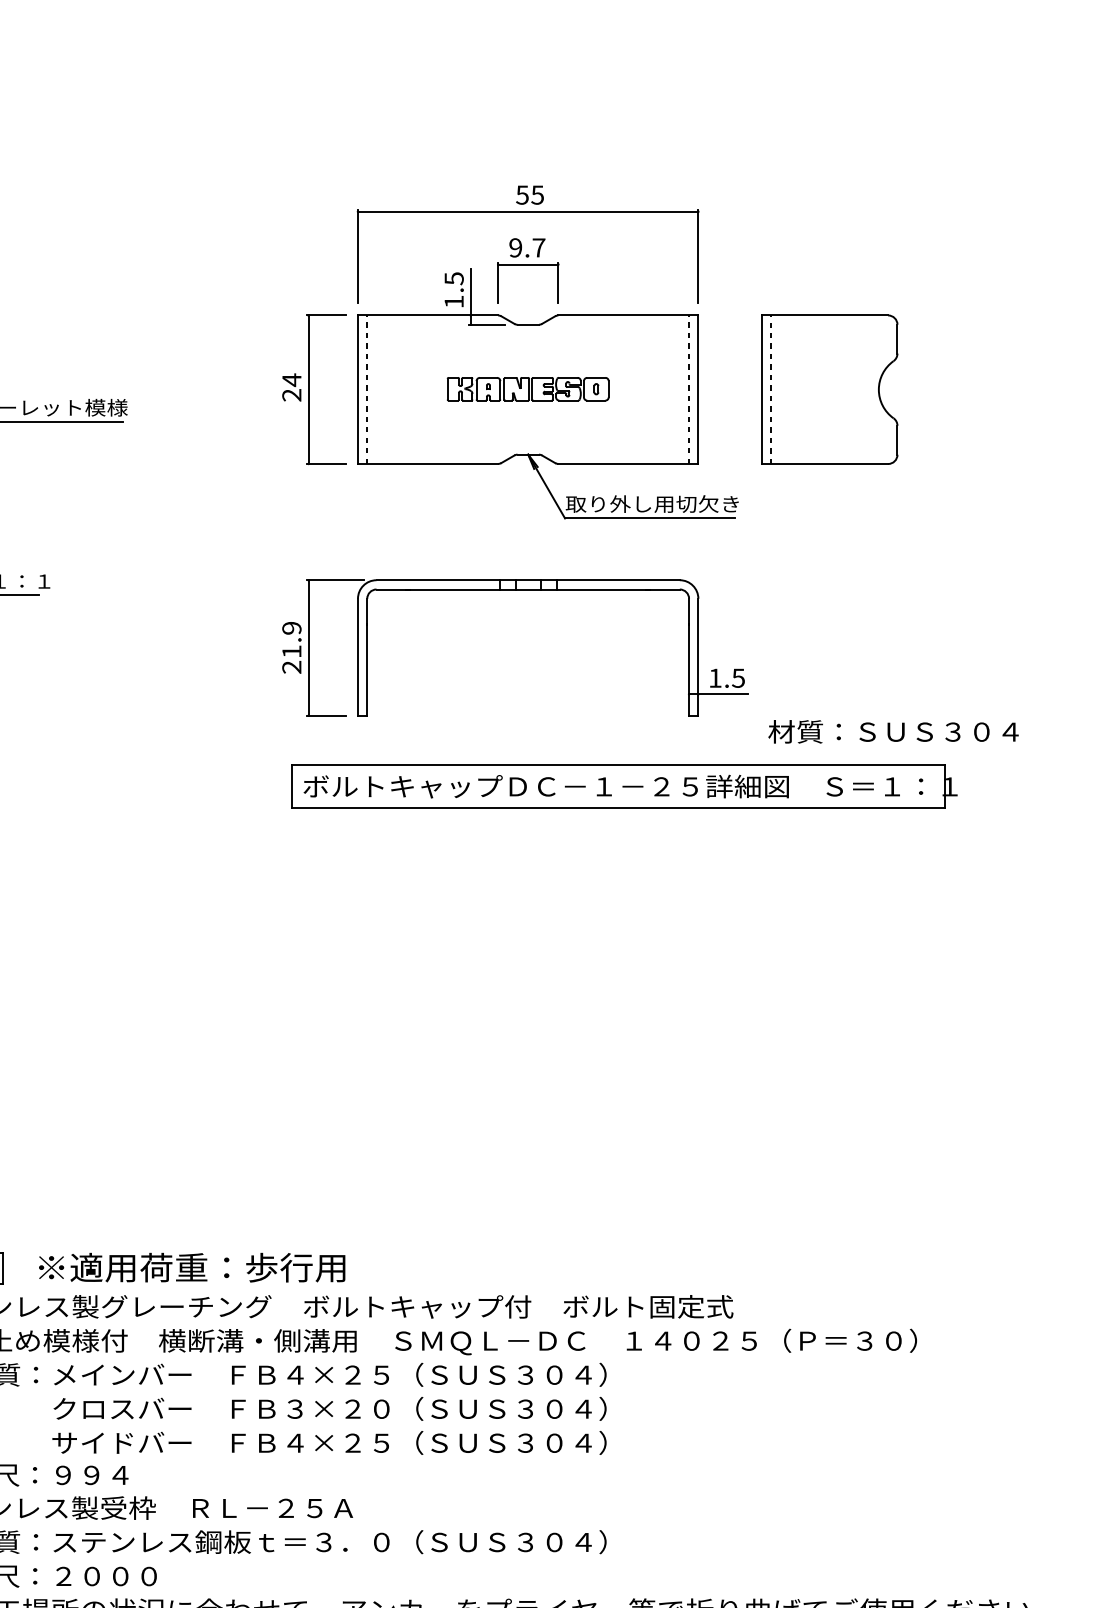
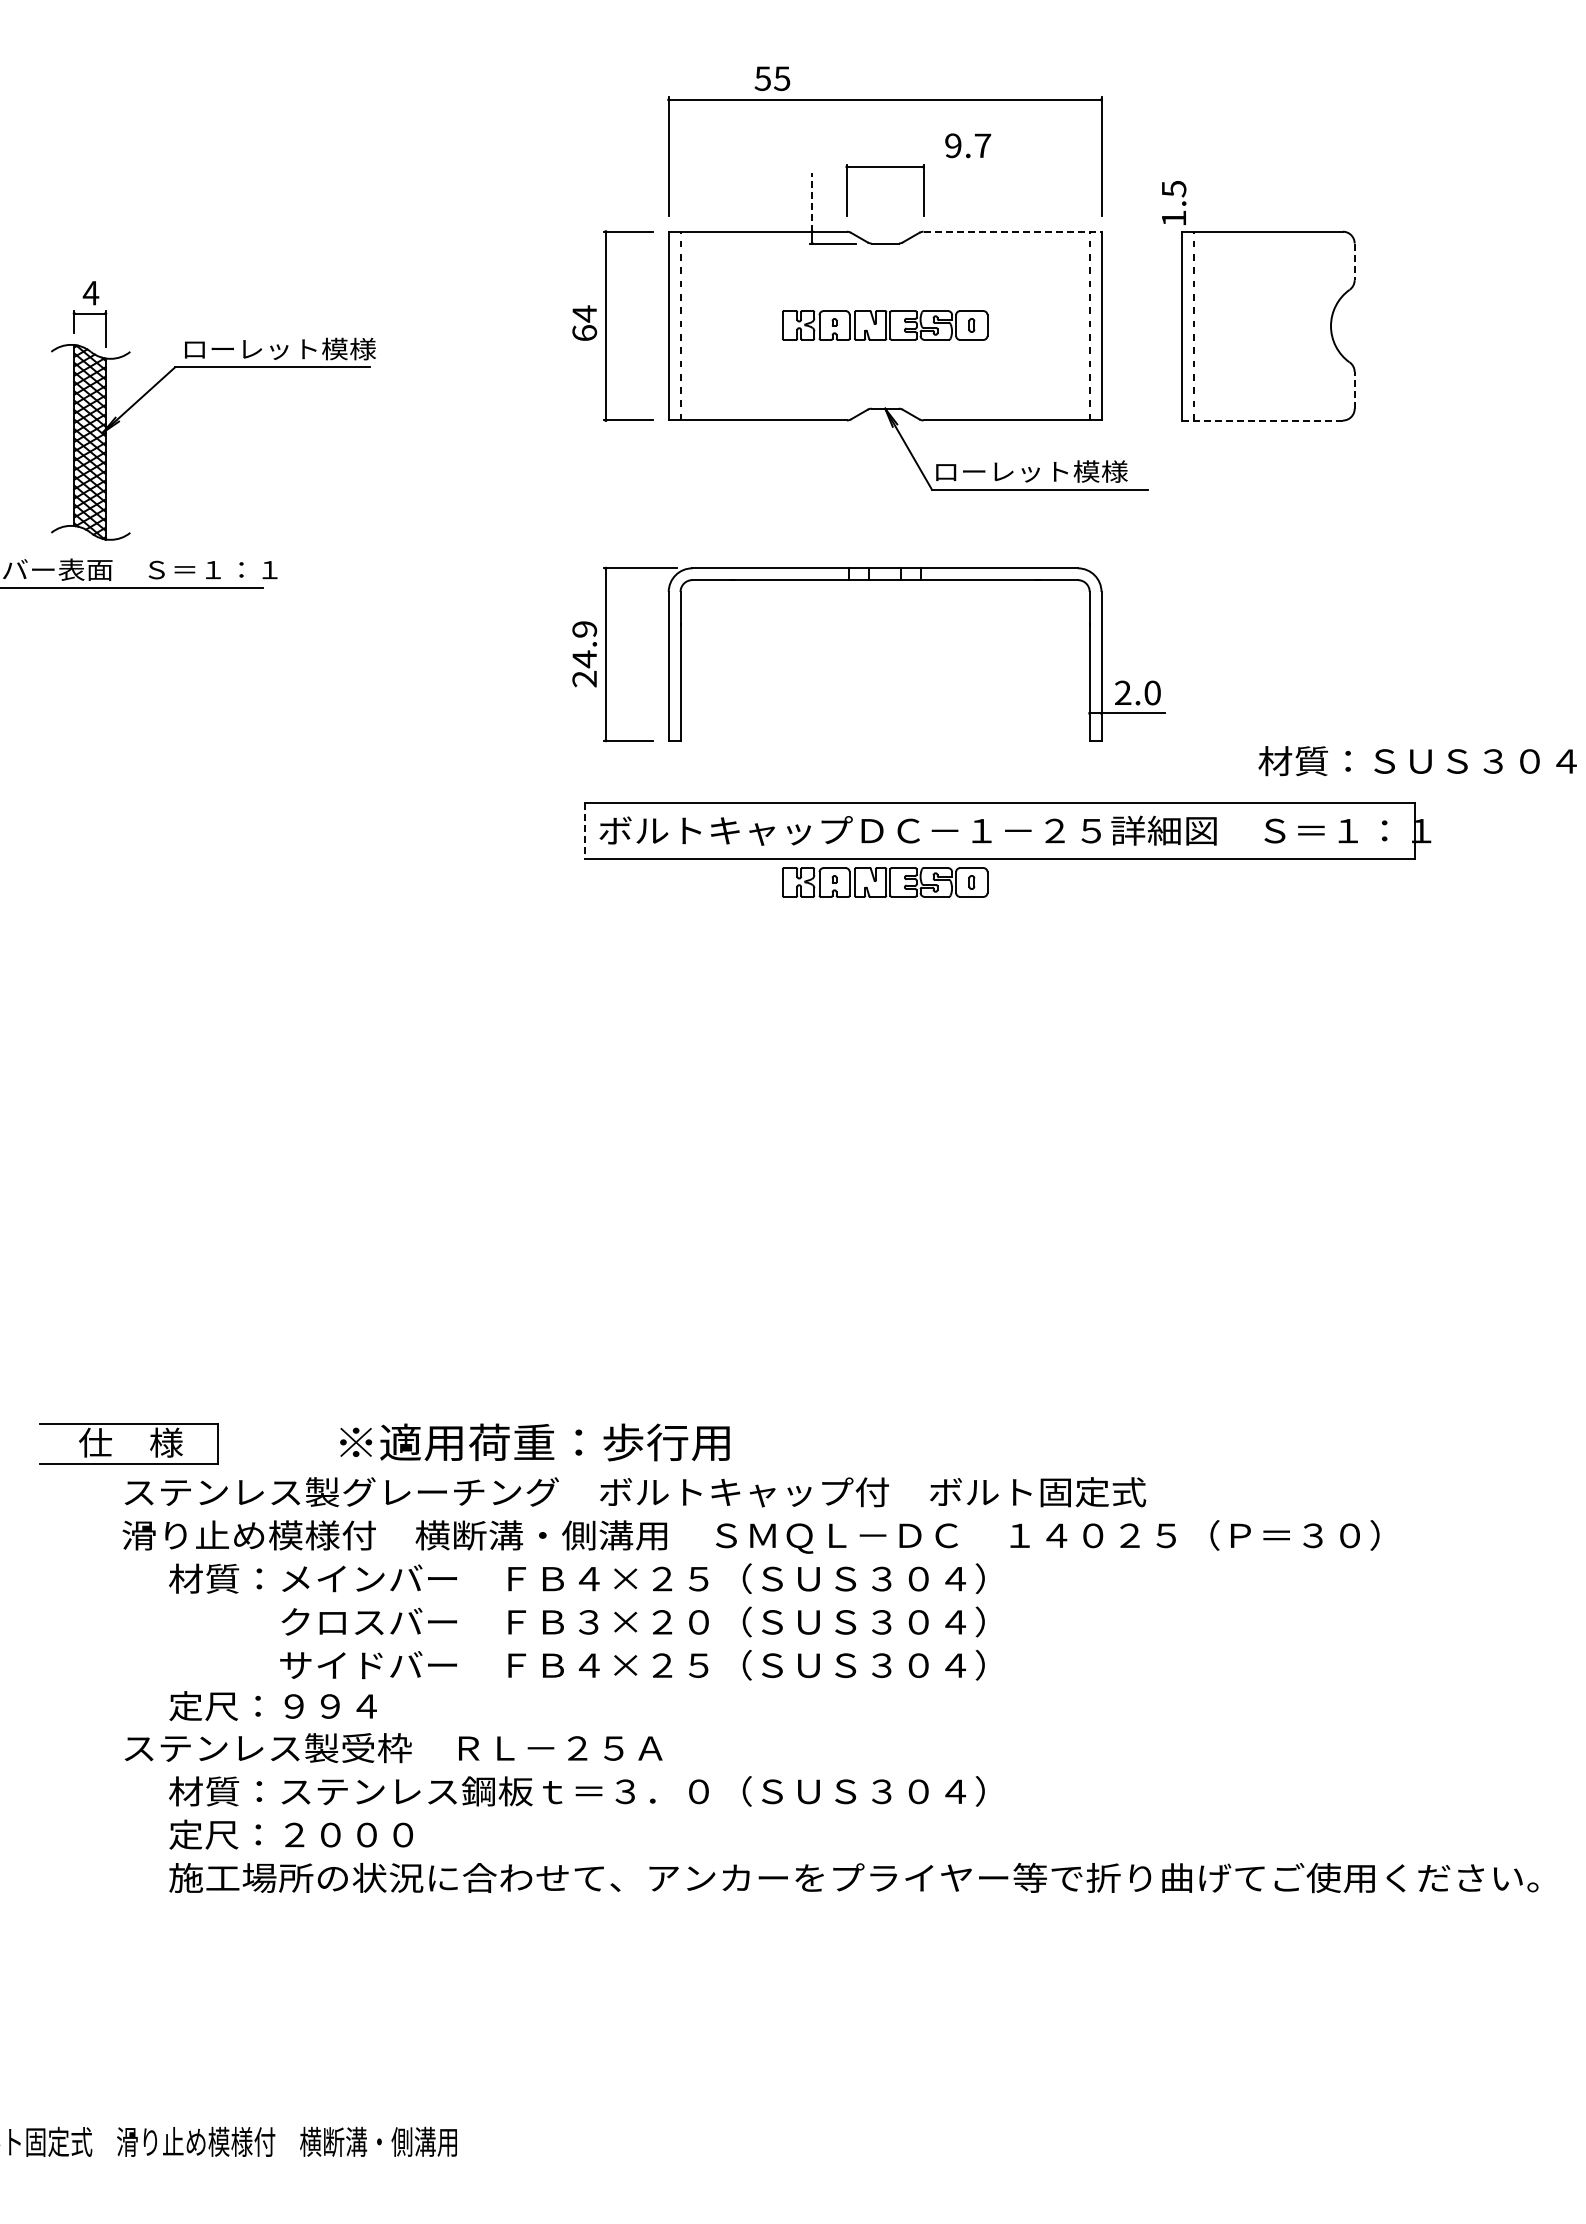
text: (530, 194) -> (772, 78), moved
text: (527, 247) -> (968, 145), moved
text: (454, 289) -> (1174, 202), moved
line: (471, 291) -> (812, 201), solid -> dashed
line: (628, 315) -> (1012, 231), solid -> dashed
line: (897, 339) -> (1354, 262), solid -> dashed
text: (291, 395) -> (584, 333), 24 -> 64
line: (897, 439) -> (1354, 389), solid -> dashed
line: (824, 463) -> (1262, 420), solid -> dashed
text: (651, 504) -> (1042, 471), 取り外し用切欠き -> ローレット模様
text: (291, 651) -> (584, 659), 21.9 -> 24.9
text: (726, 677) -> (1137, 692), 1.5 -> 2.0
text: (893, 732) -> (1417, 761), moved
line: (291, 787) -> (584, 831), solid -> dashed
part: (528, 827) -> (885, 882), added
text: (191, 1267) -> (534, 1442), moved

